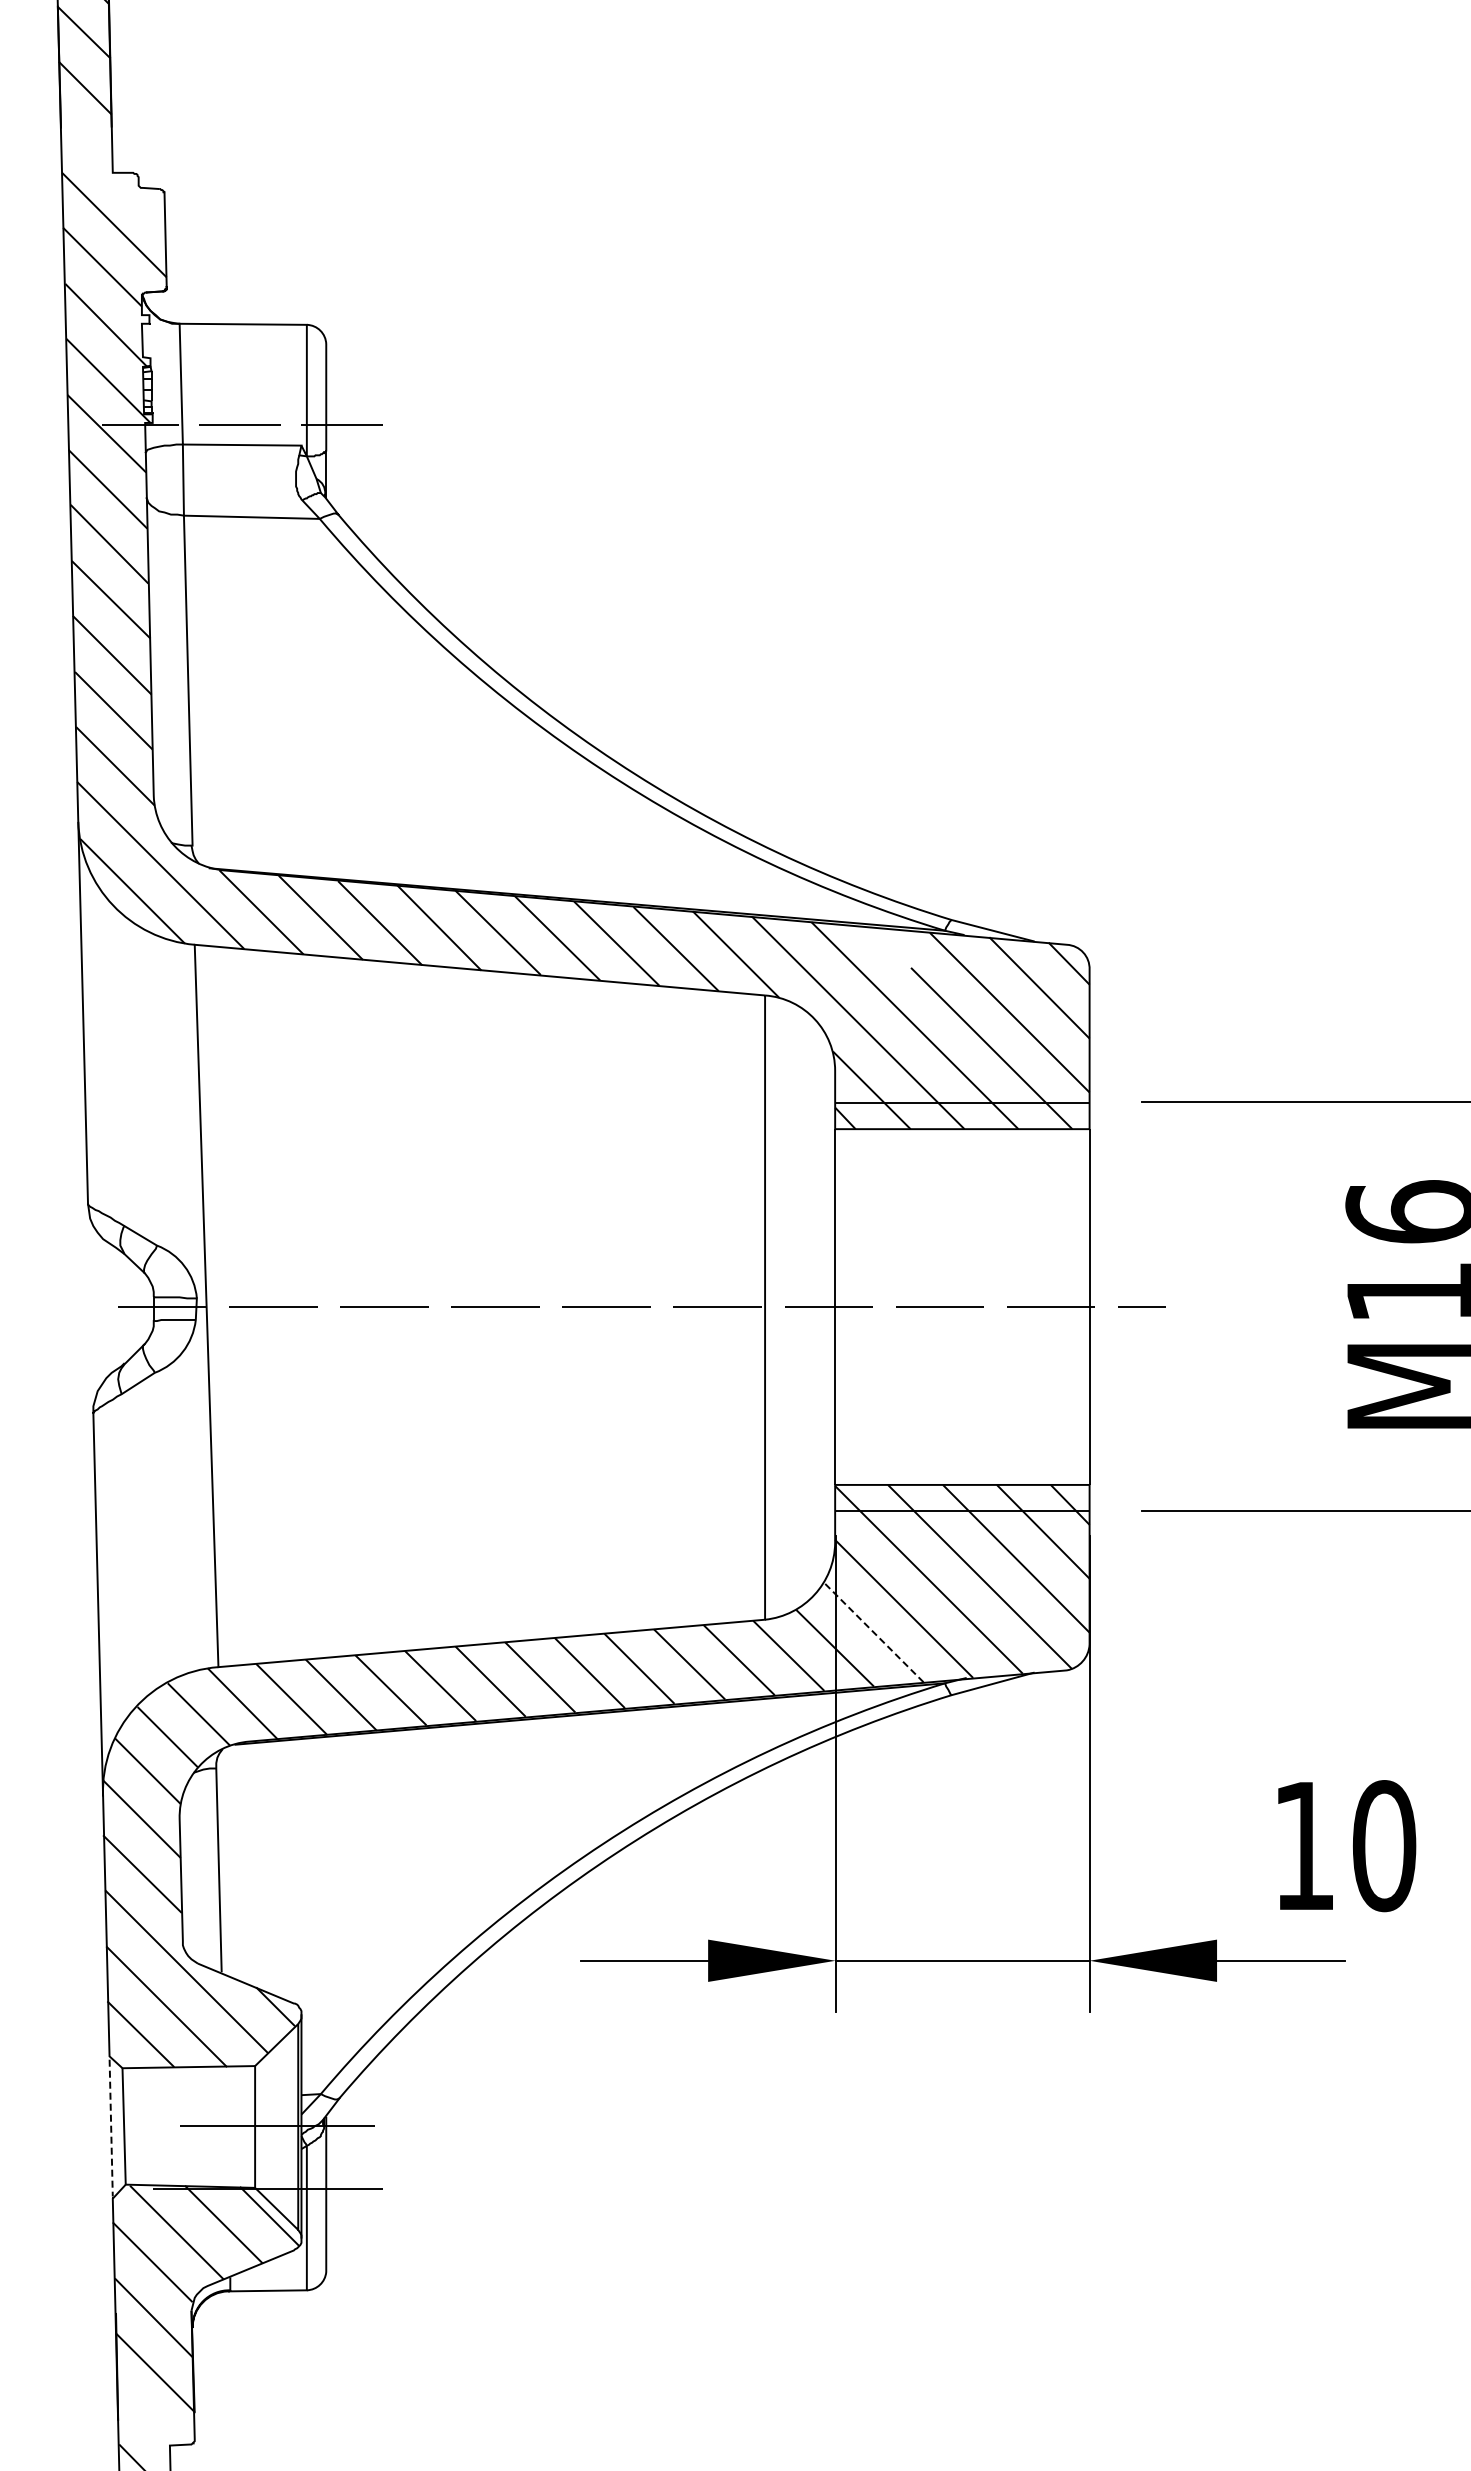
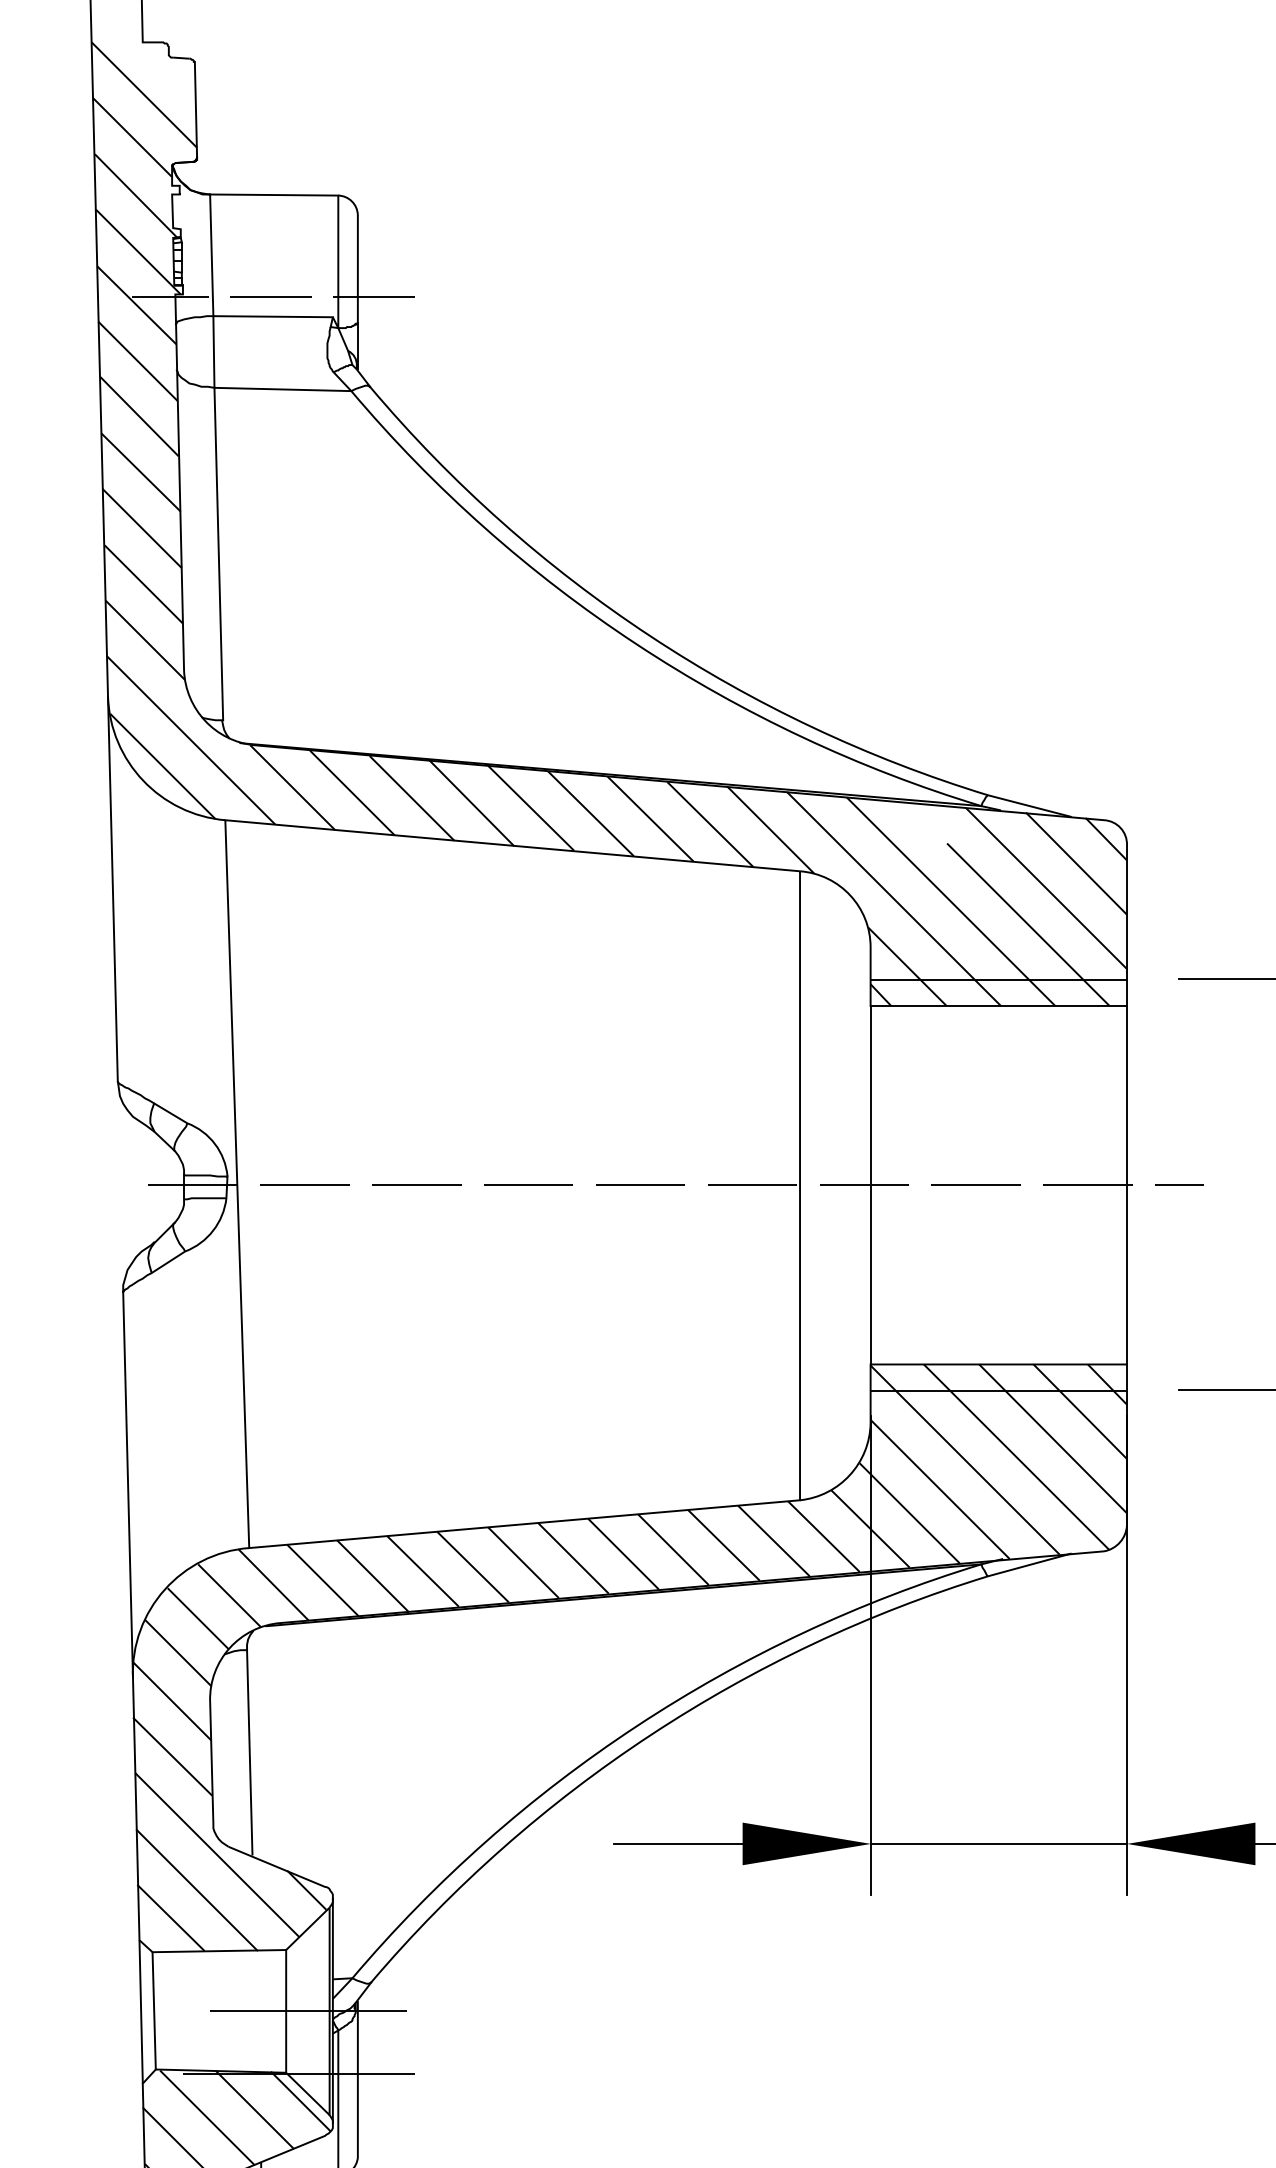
line: (873, 1632) -> (909, 1513), dashed -> solid
line: (111, 2126) -> (141, 2010), dashed -> solid

